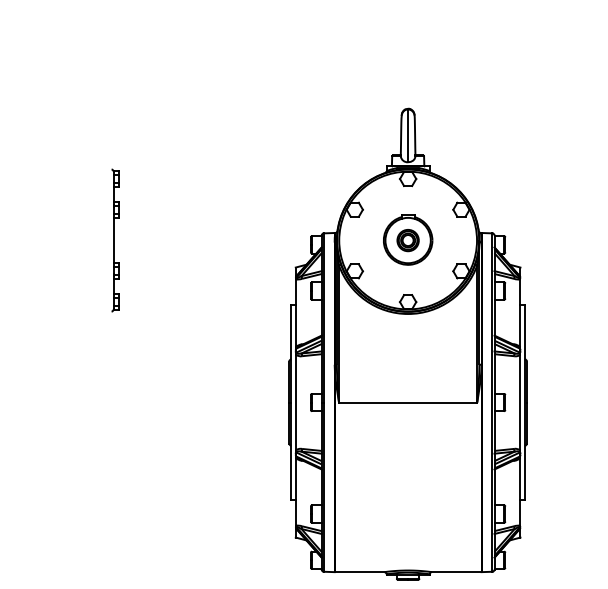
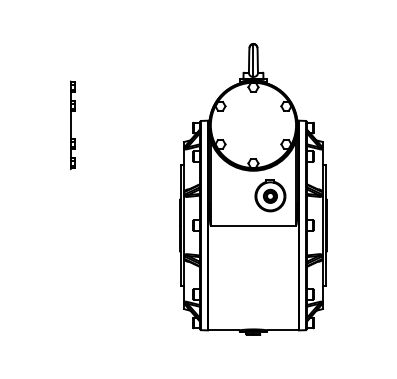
part: (408, 239) -> (270, 195), moved

